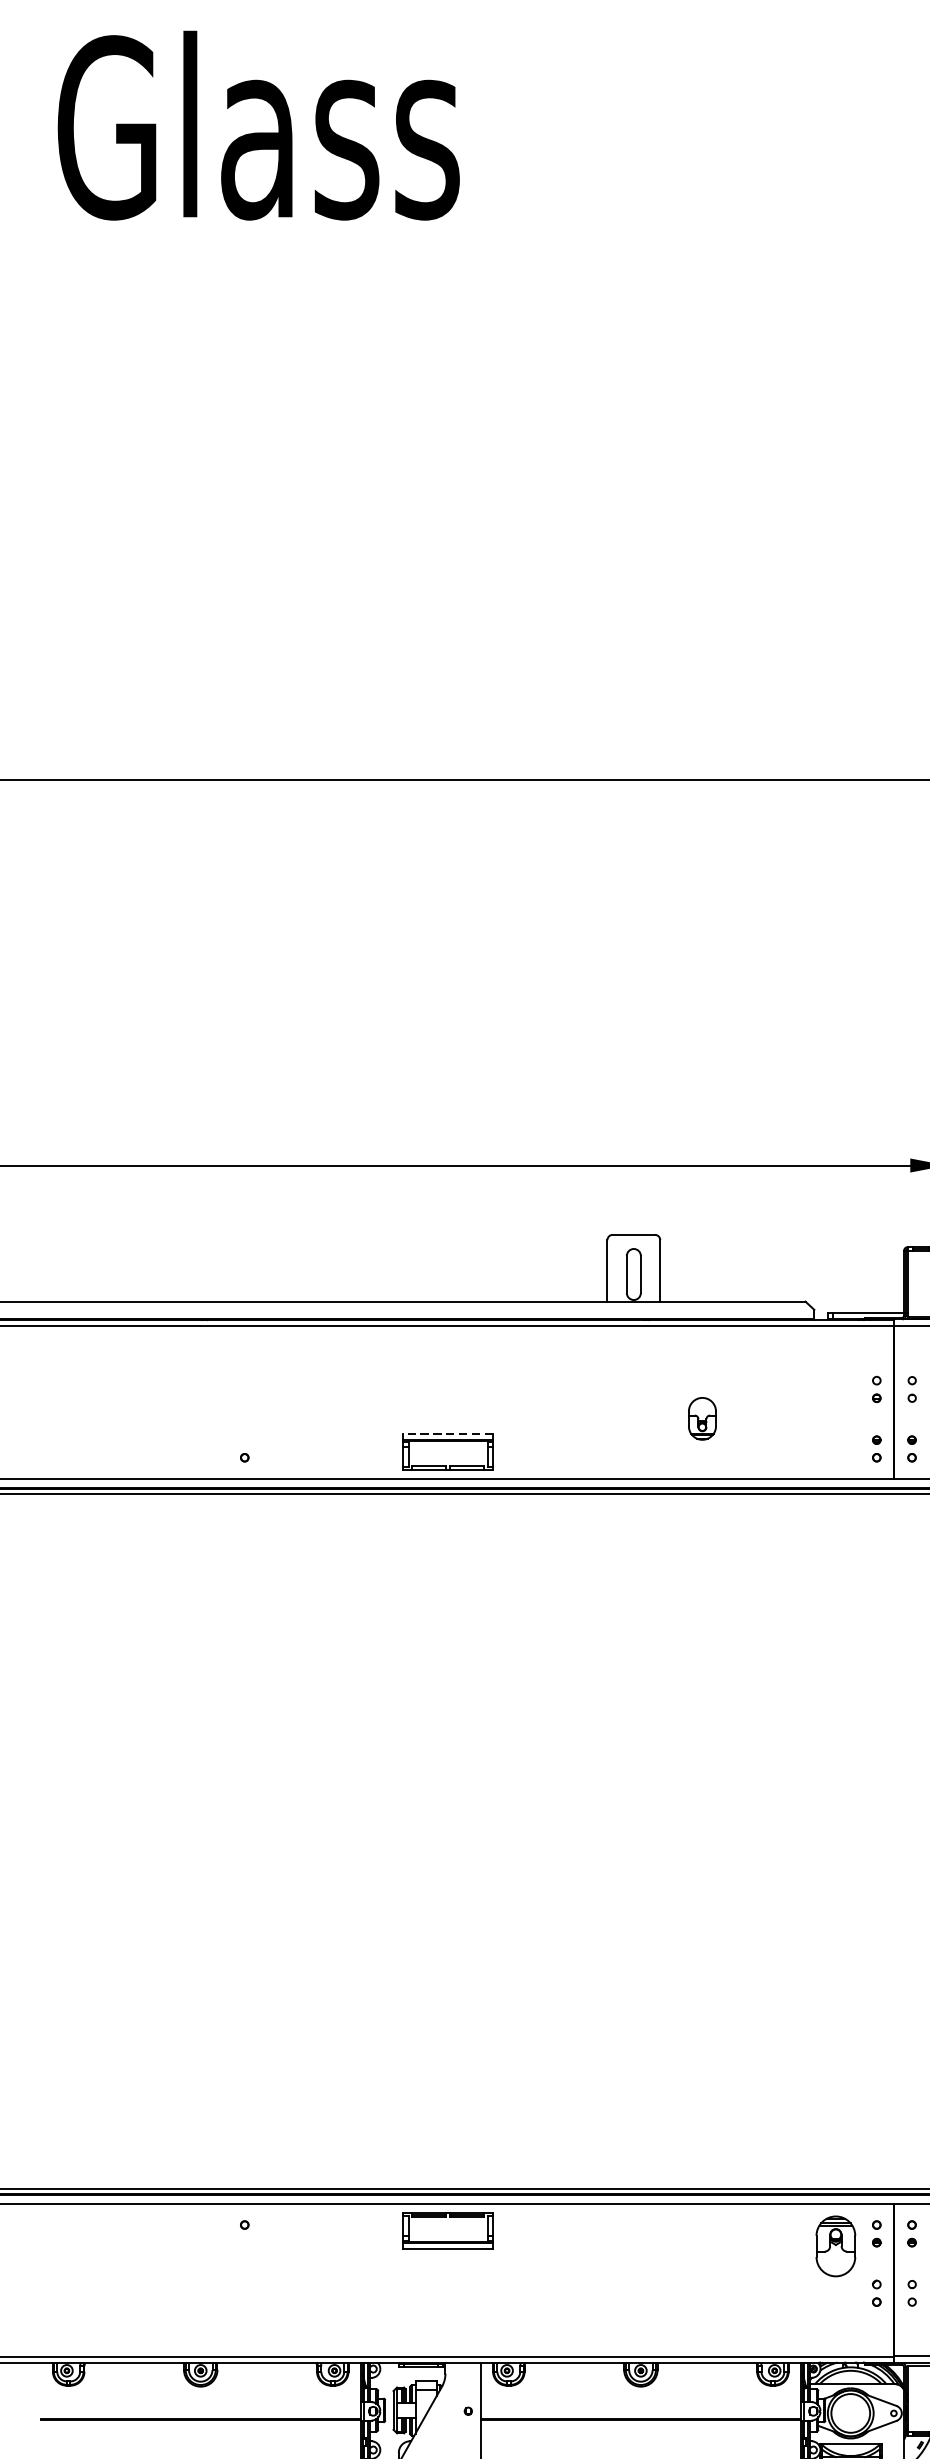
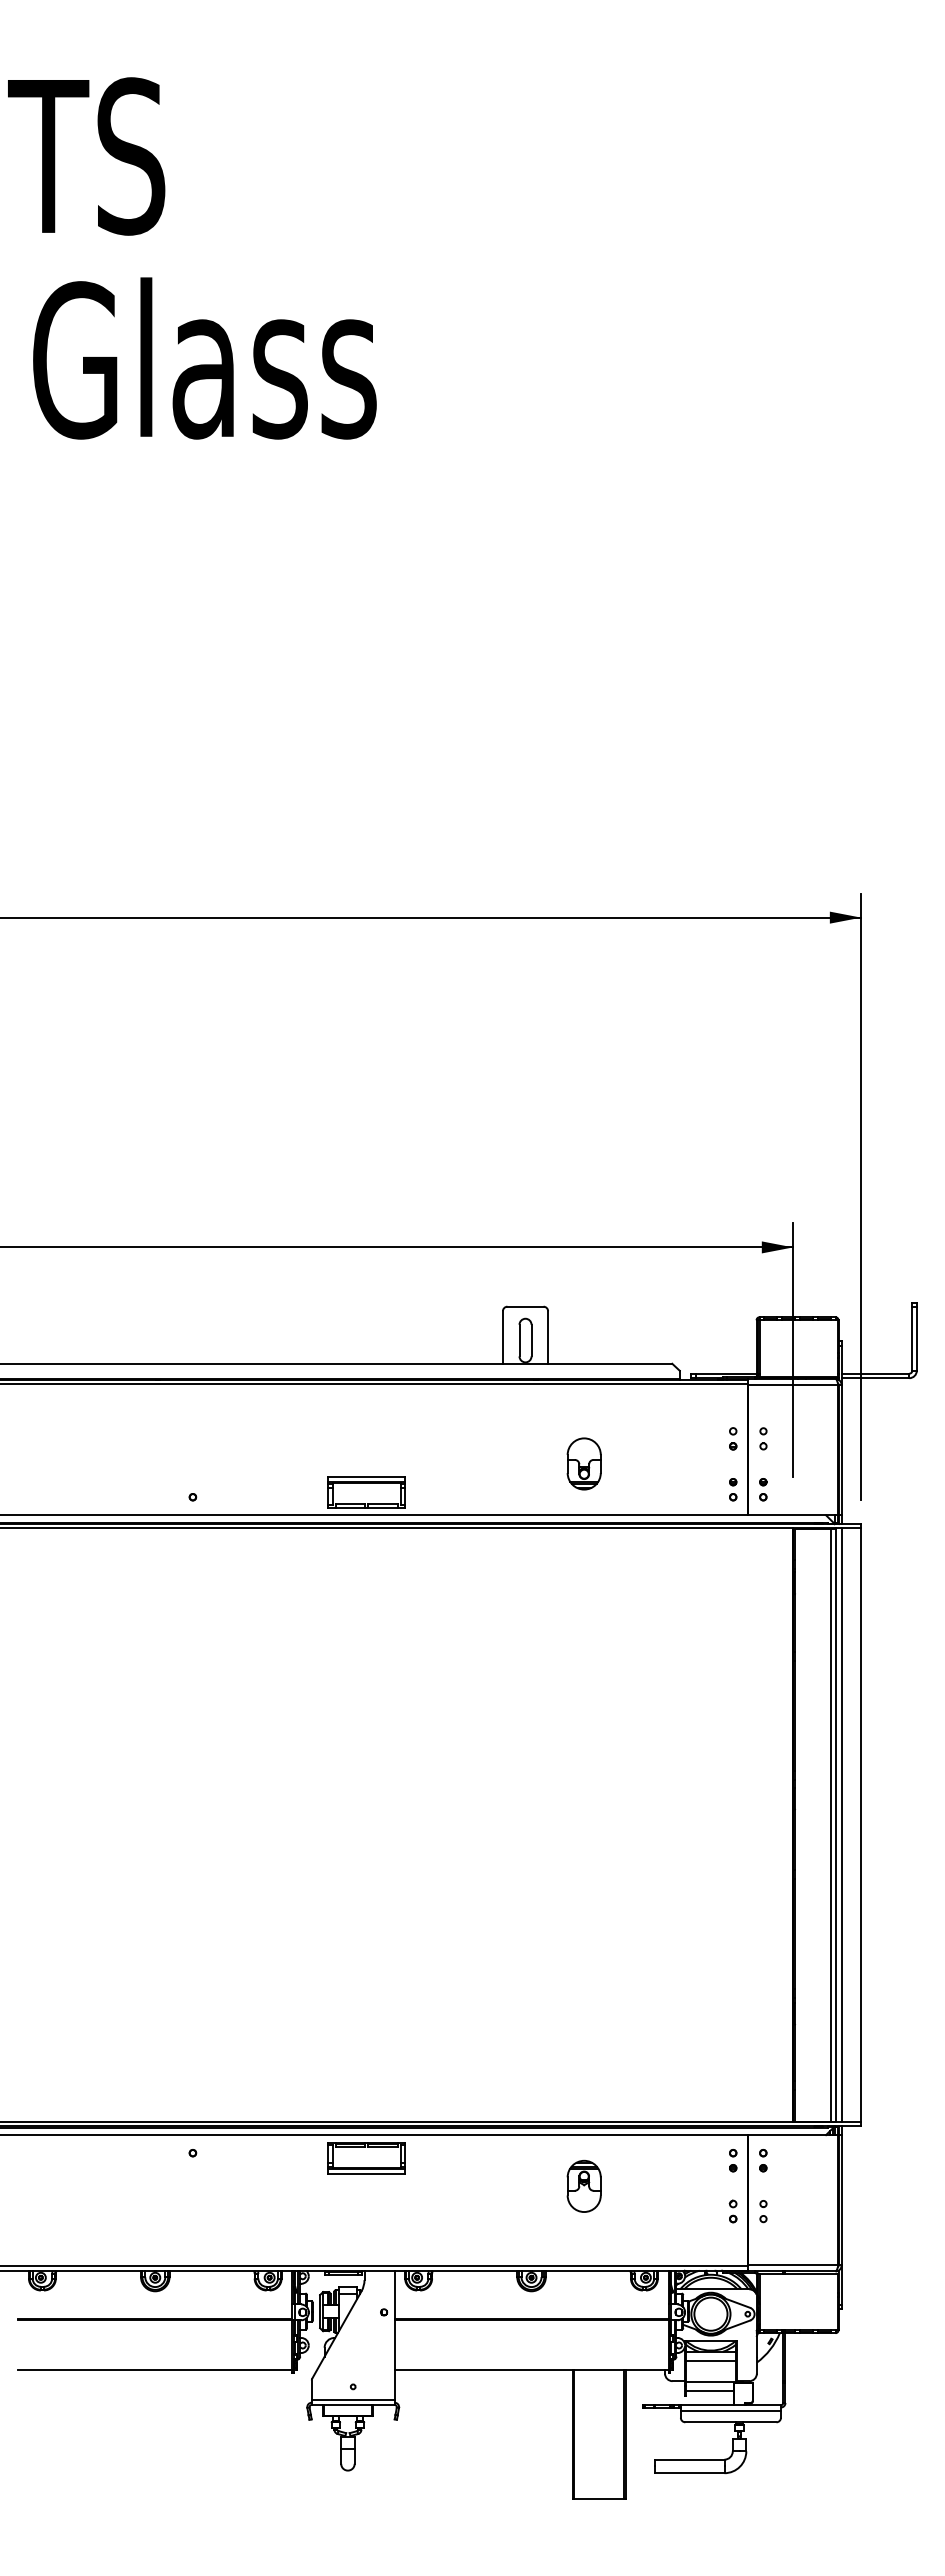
part: (701, 1418) -> (583, 1463), size x1.43
line: (447, 1433) -> (366, 1476), dashed -> solid
part: (835, 2245) -> (583, 2185), moved

